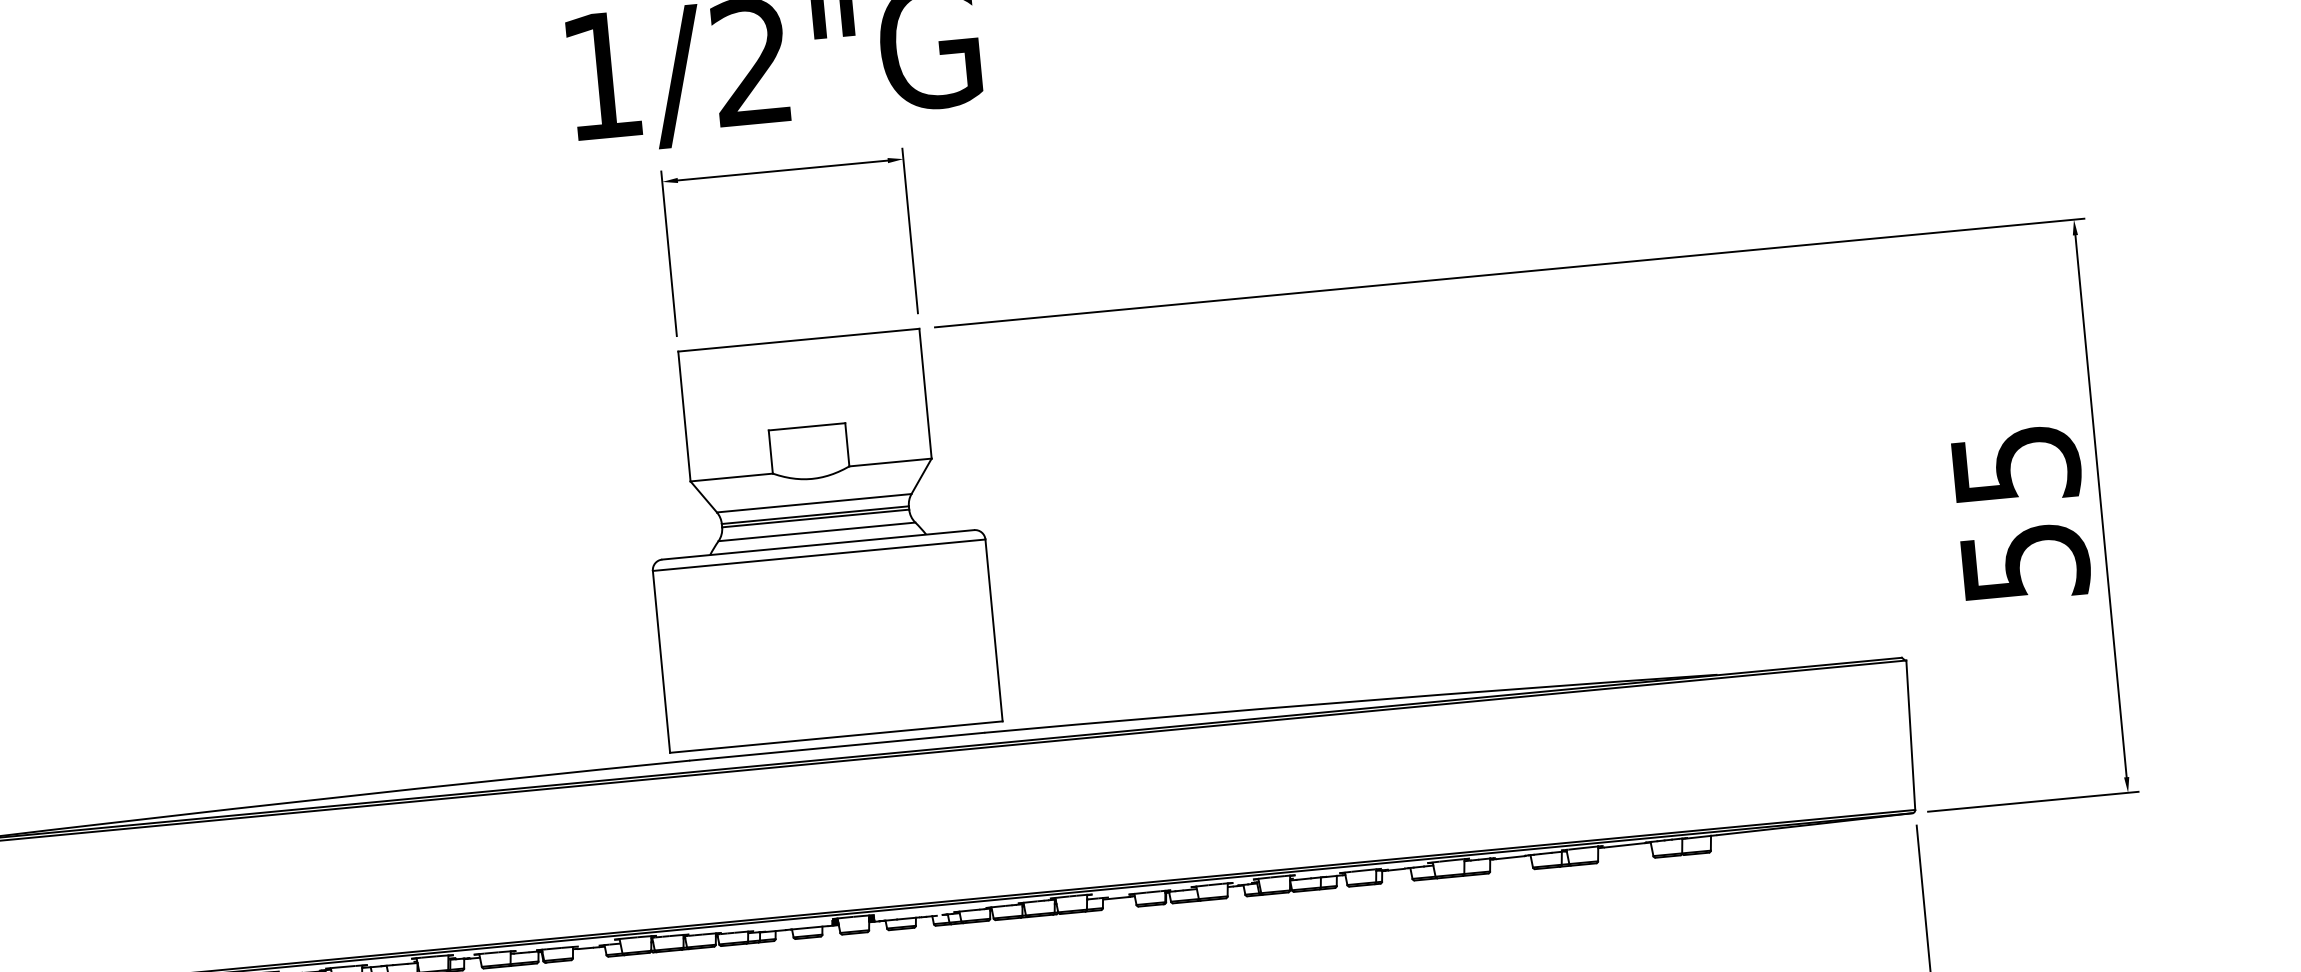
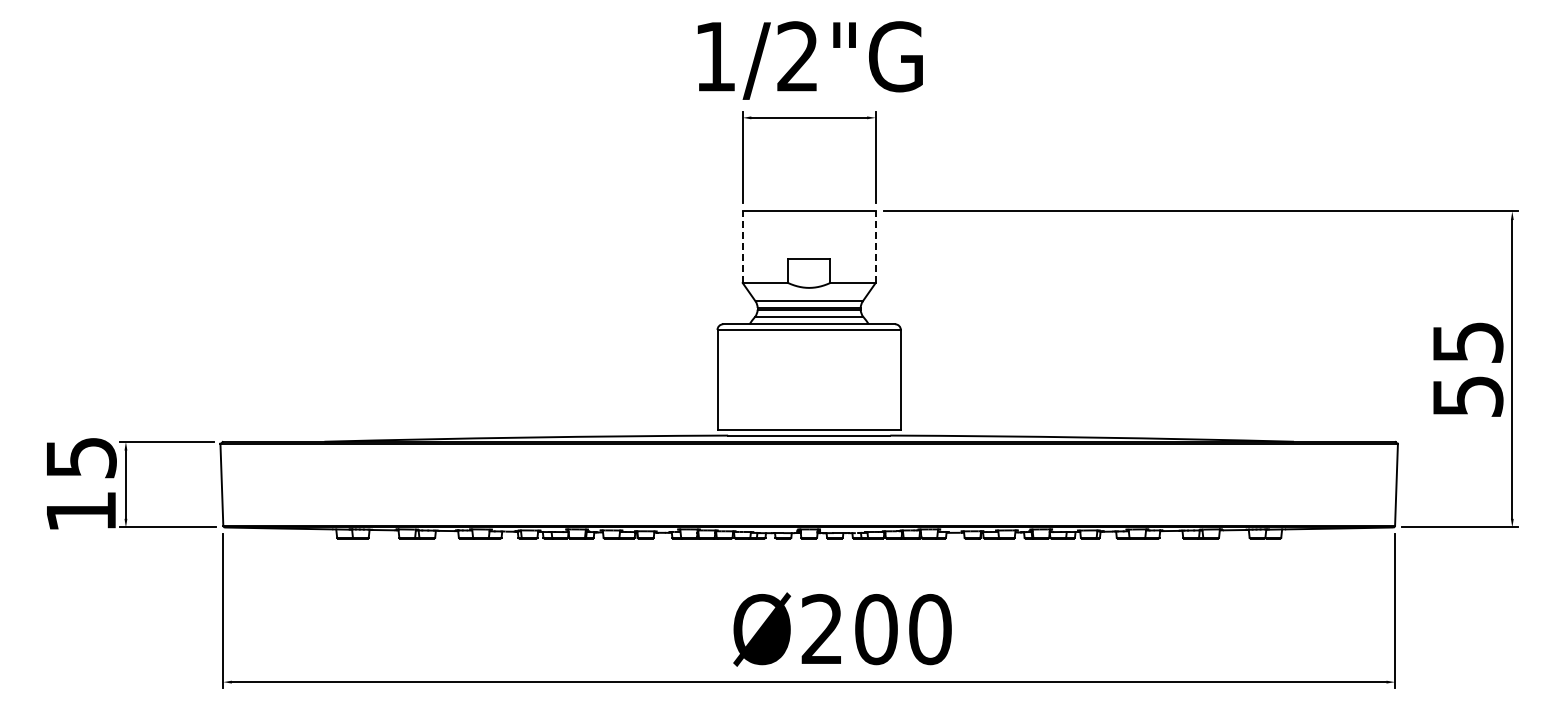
line: (925, 394) -> (875, 247), solid -> dashed
line: (684, 417) -> (742, 247), solid -> dashed

